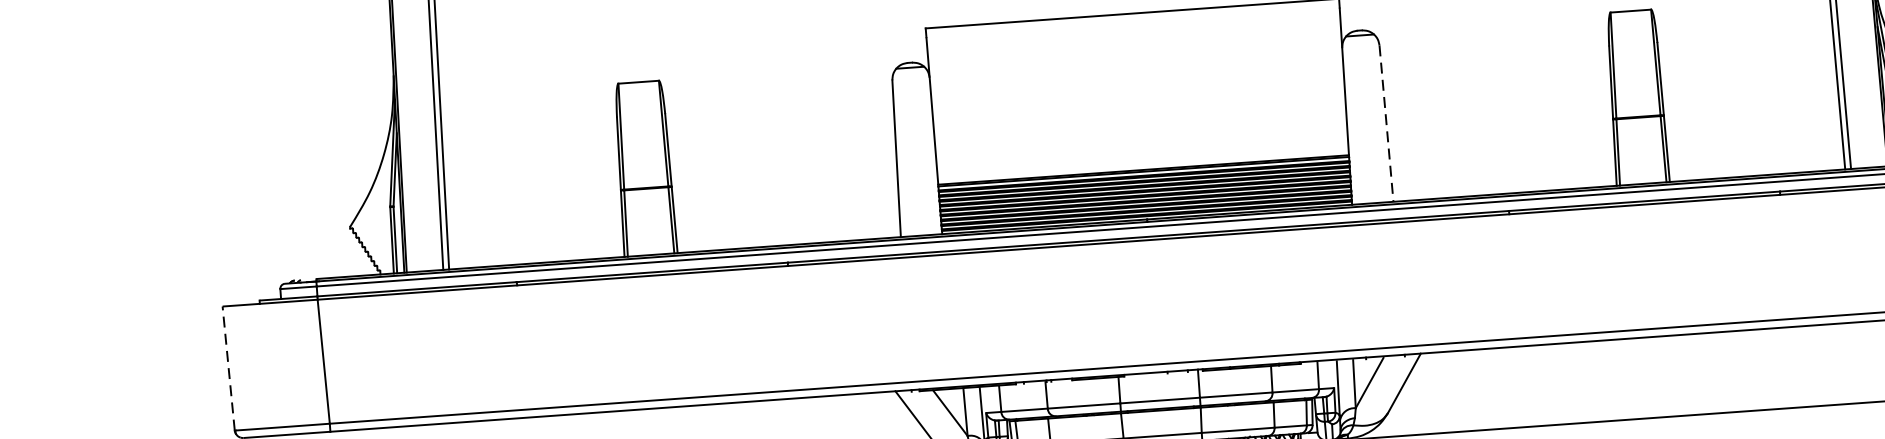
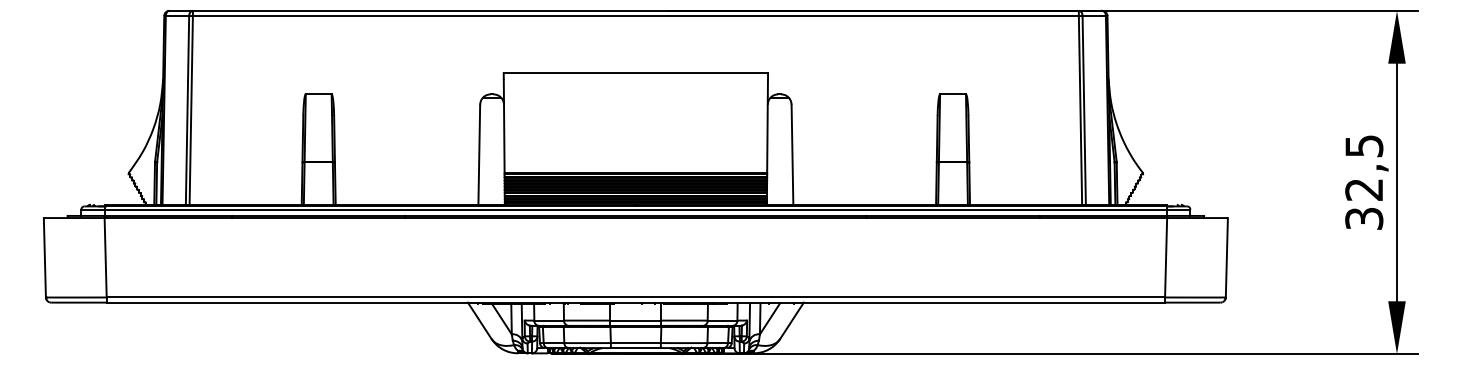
line: (1386, 124) -> (792, 155), dashed -> solid
line: (228, 368) -> (44, 257), dashed -> solid

